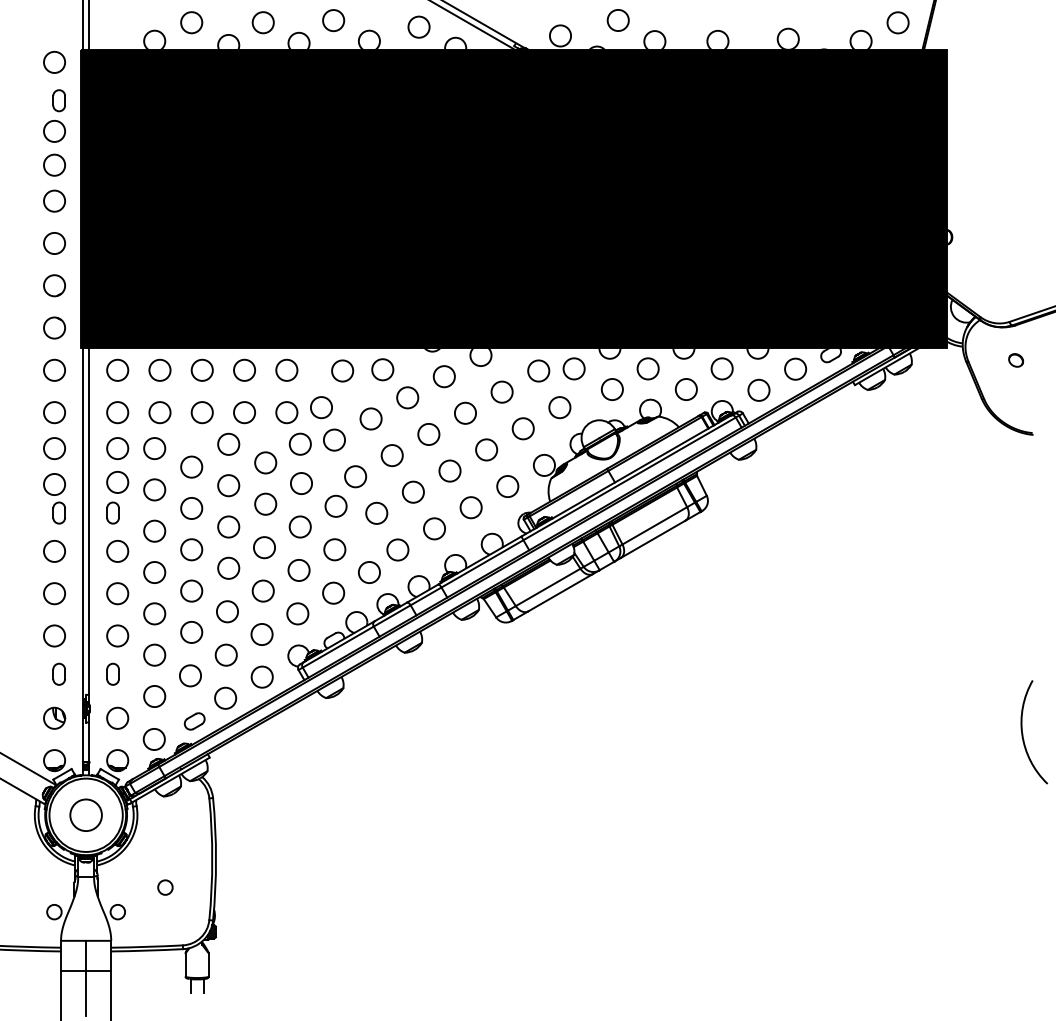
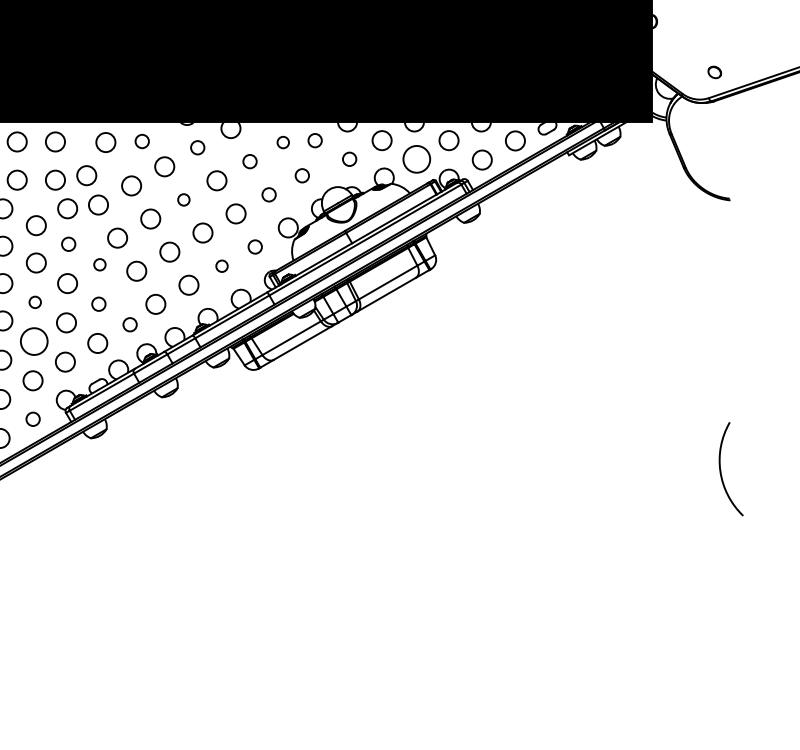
part: (1016, 360) -> (715, 72), moved
circle: (573, 368) -> (314, 140), size x0.7
circle: (382, 369) -> (141, 141), size x0.7
circle: (538, 370) -> (282, 142), size x0.6
circle: (443, 376) -> (197, 147), size x0.7
circle: (611, 389) -> (348, 159), size x0.7
circle: (685, 389) -> (415, 159), size x1.4
circle: (501, 391) -> (249, 161), size x0.7
circle: (559, 407) -> (301, 175), size x0.7
circle: (522, 428) -> (268, 194), size x0.7
circle: (428, 434) -> (183, 199), size x0.6
circle: (301, 483) -> (68, 244), size x0.7
circle: (507, 486) -> (254, 246), size x0.7
circle: (335, 505) -> (99, 264), size x0.6
circle: (470, 507) -> (221, 265), size x0.6
circle: (264, 547) -> (35, 302), size x0.6
circle: (334, 549) -> (98, 303), size x0.7
circle: (369, 572) -> (130, 324), size x0.7
circle: (262, 590) -> (33, 341), size x1.4
circle: (261, 676) -> (32, 418), size x0.7

